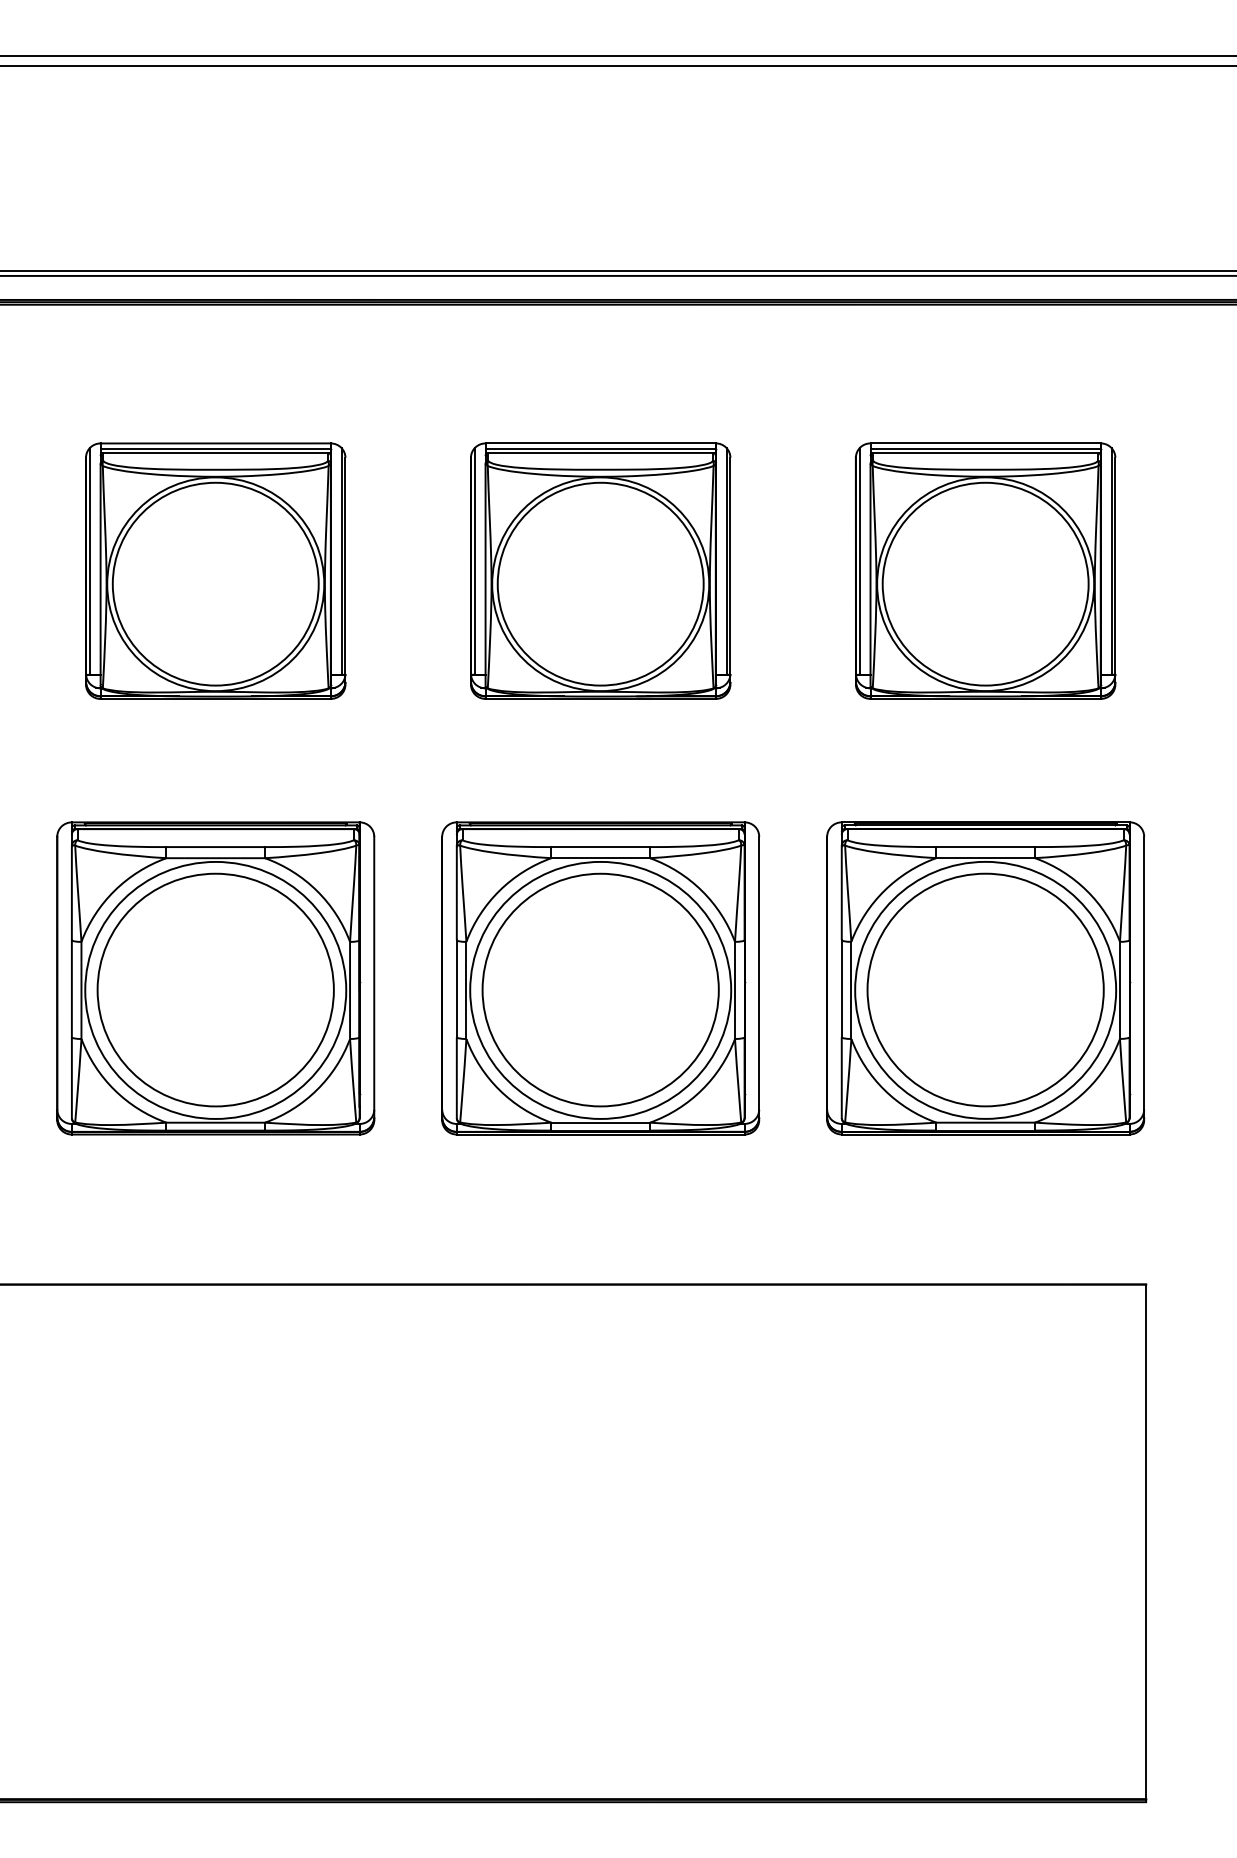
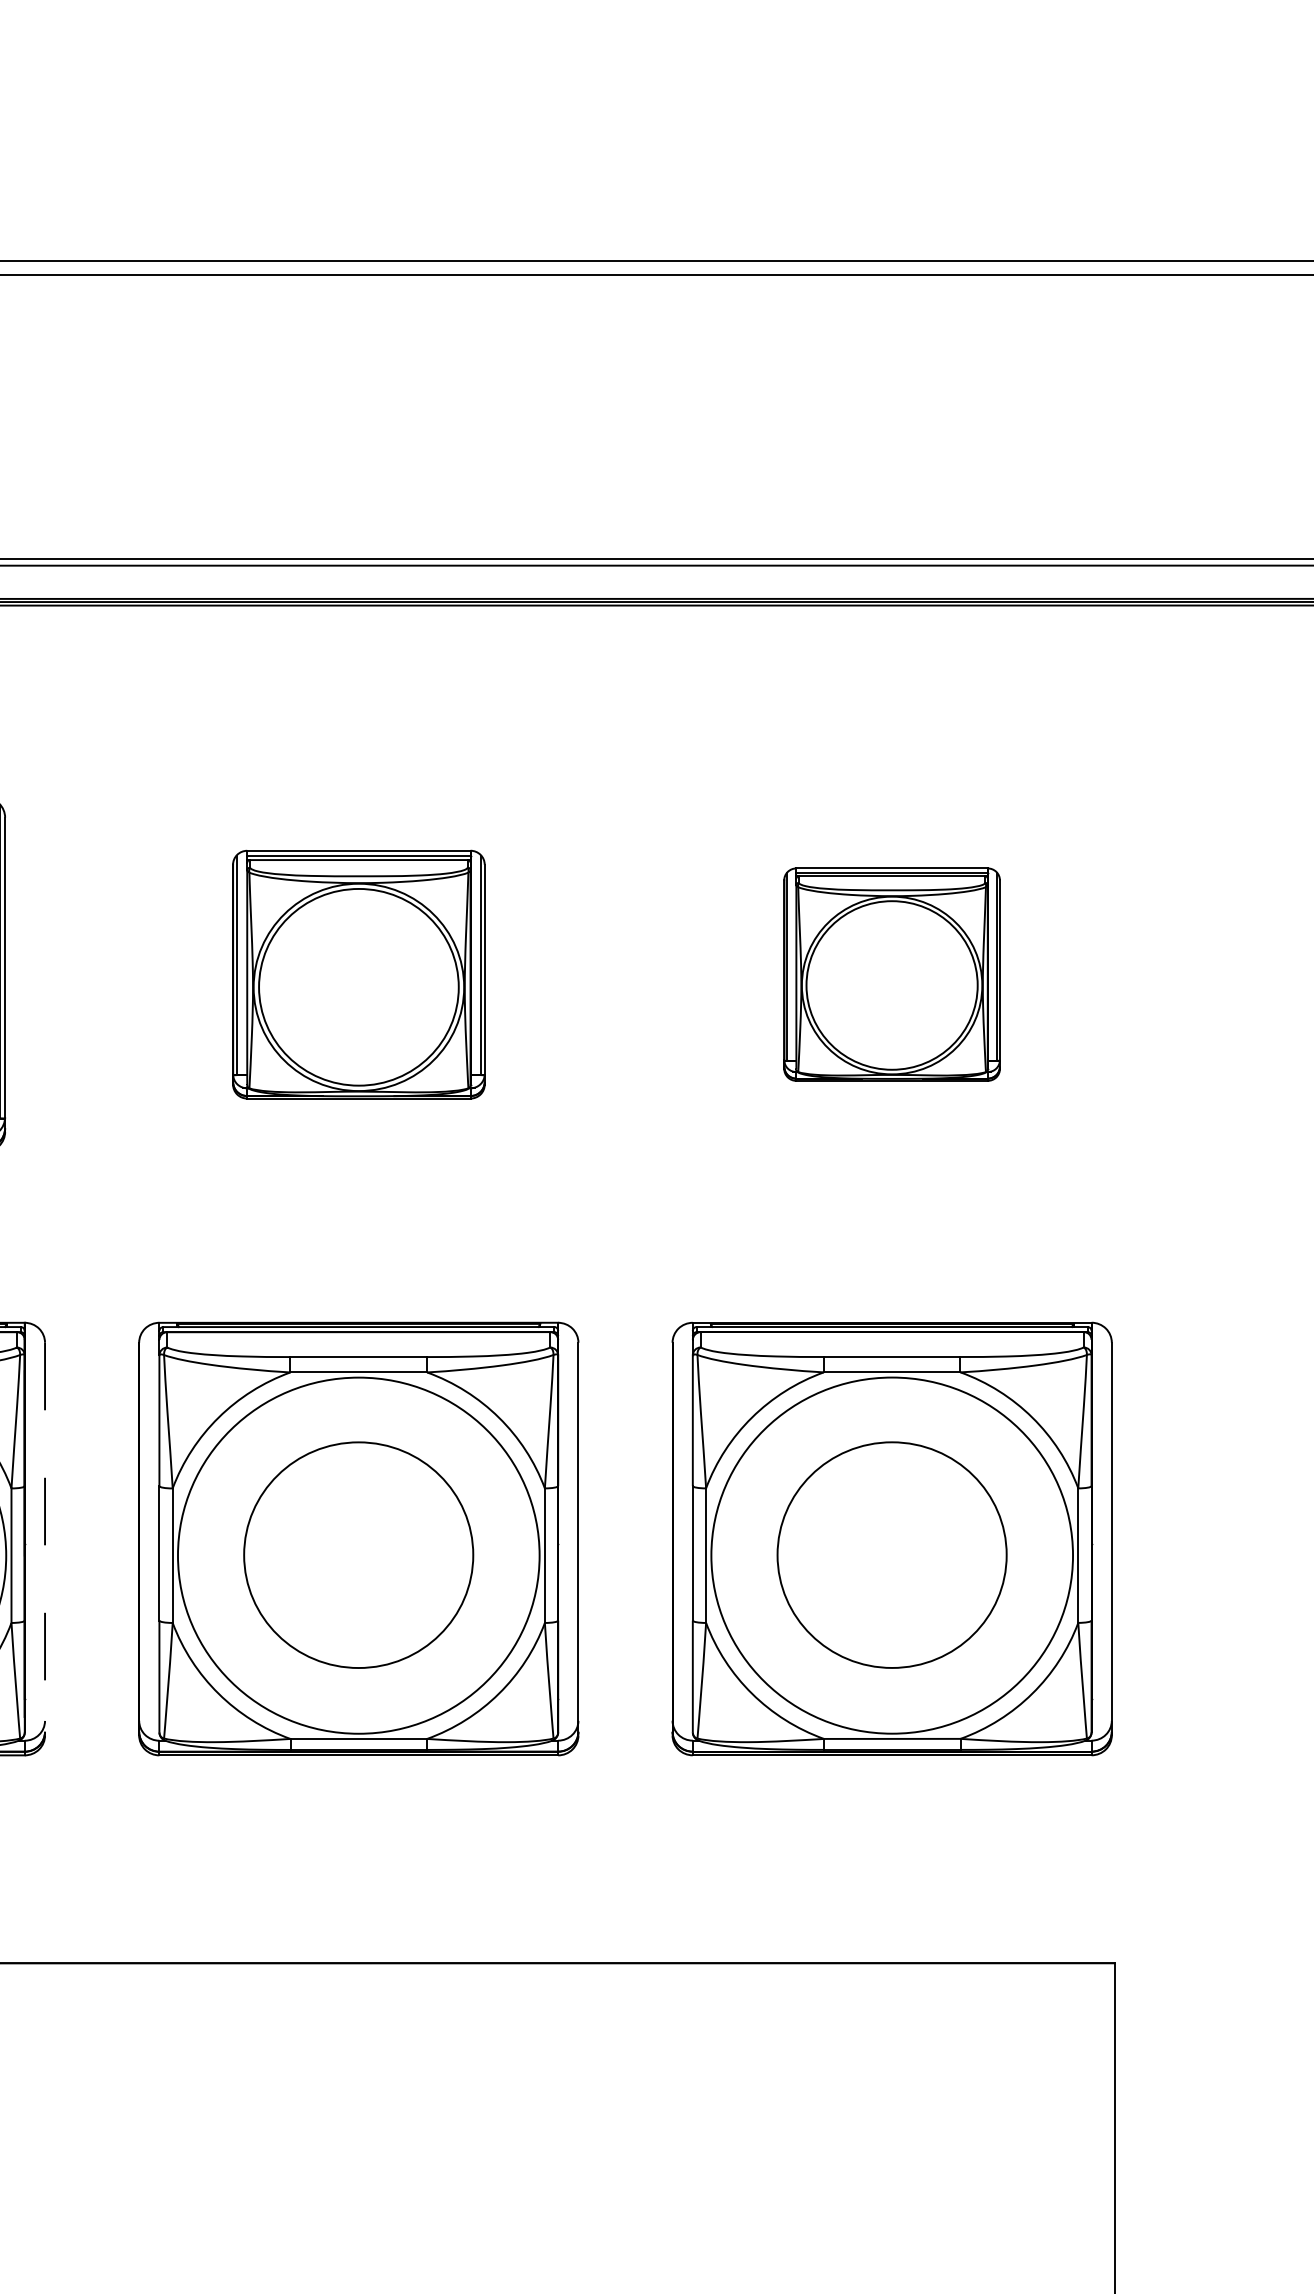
part: (600, 570) -> (358, 973), size x0.7
part: (985, 570) -> (891, 973), size x0.6
line: (374, 978) -> (45, 1539), solid -> dashed
part: (600, 989) -> (358, 1554), size x0.7
part: (985, 989) -> (891, 1554), size x0.7

